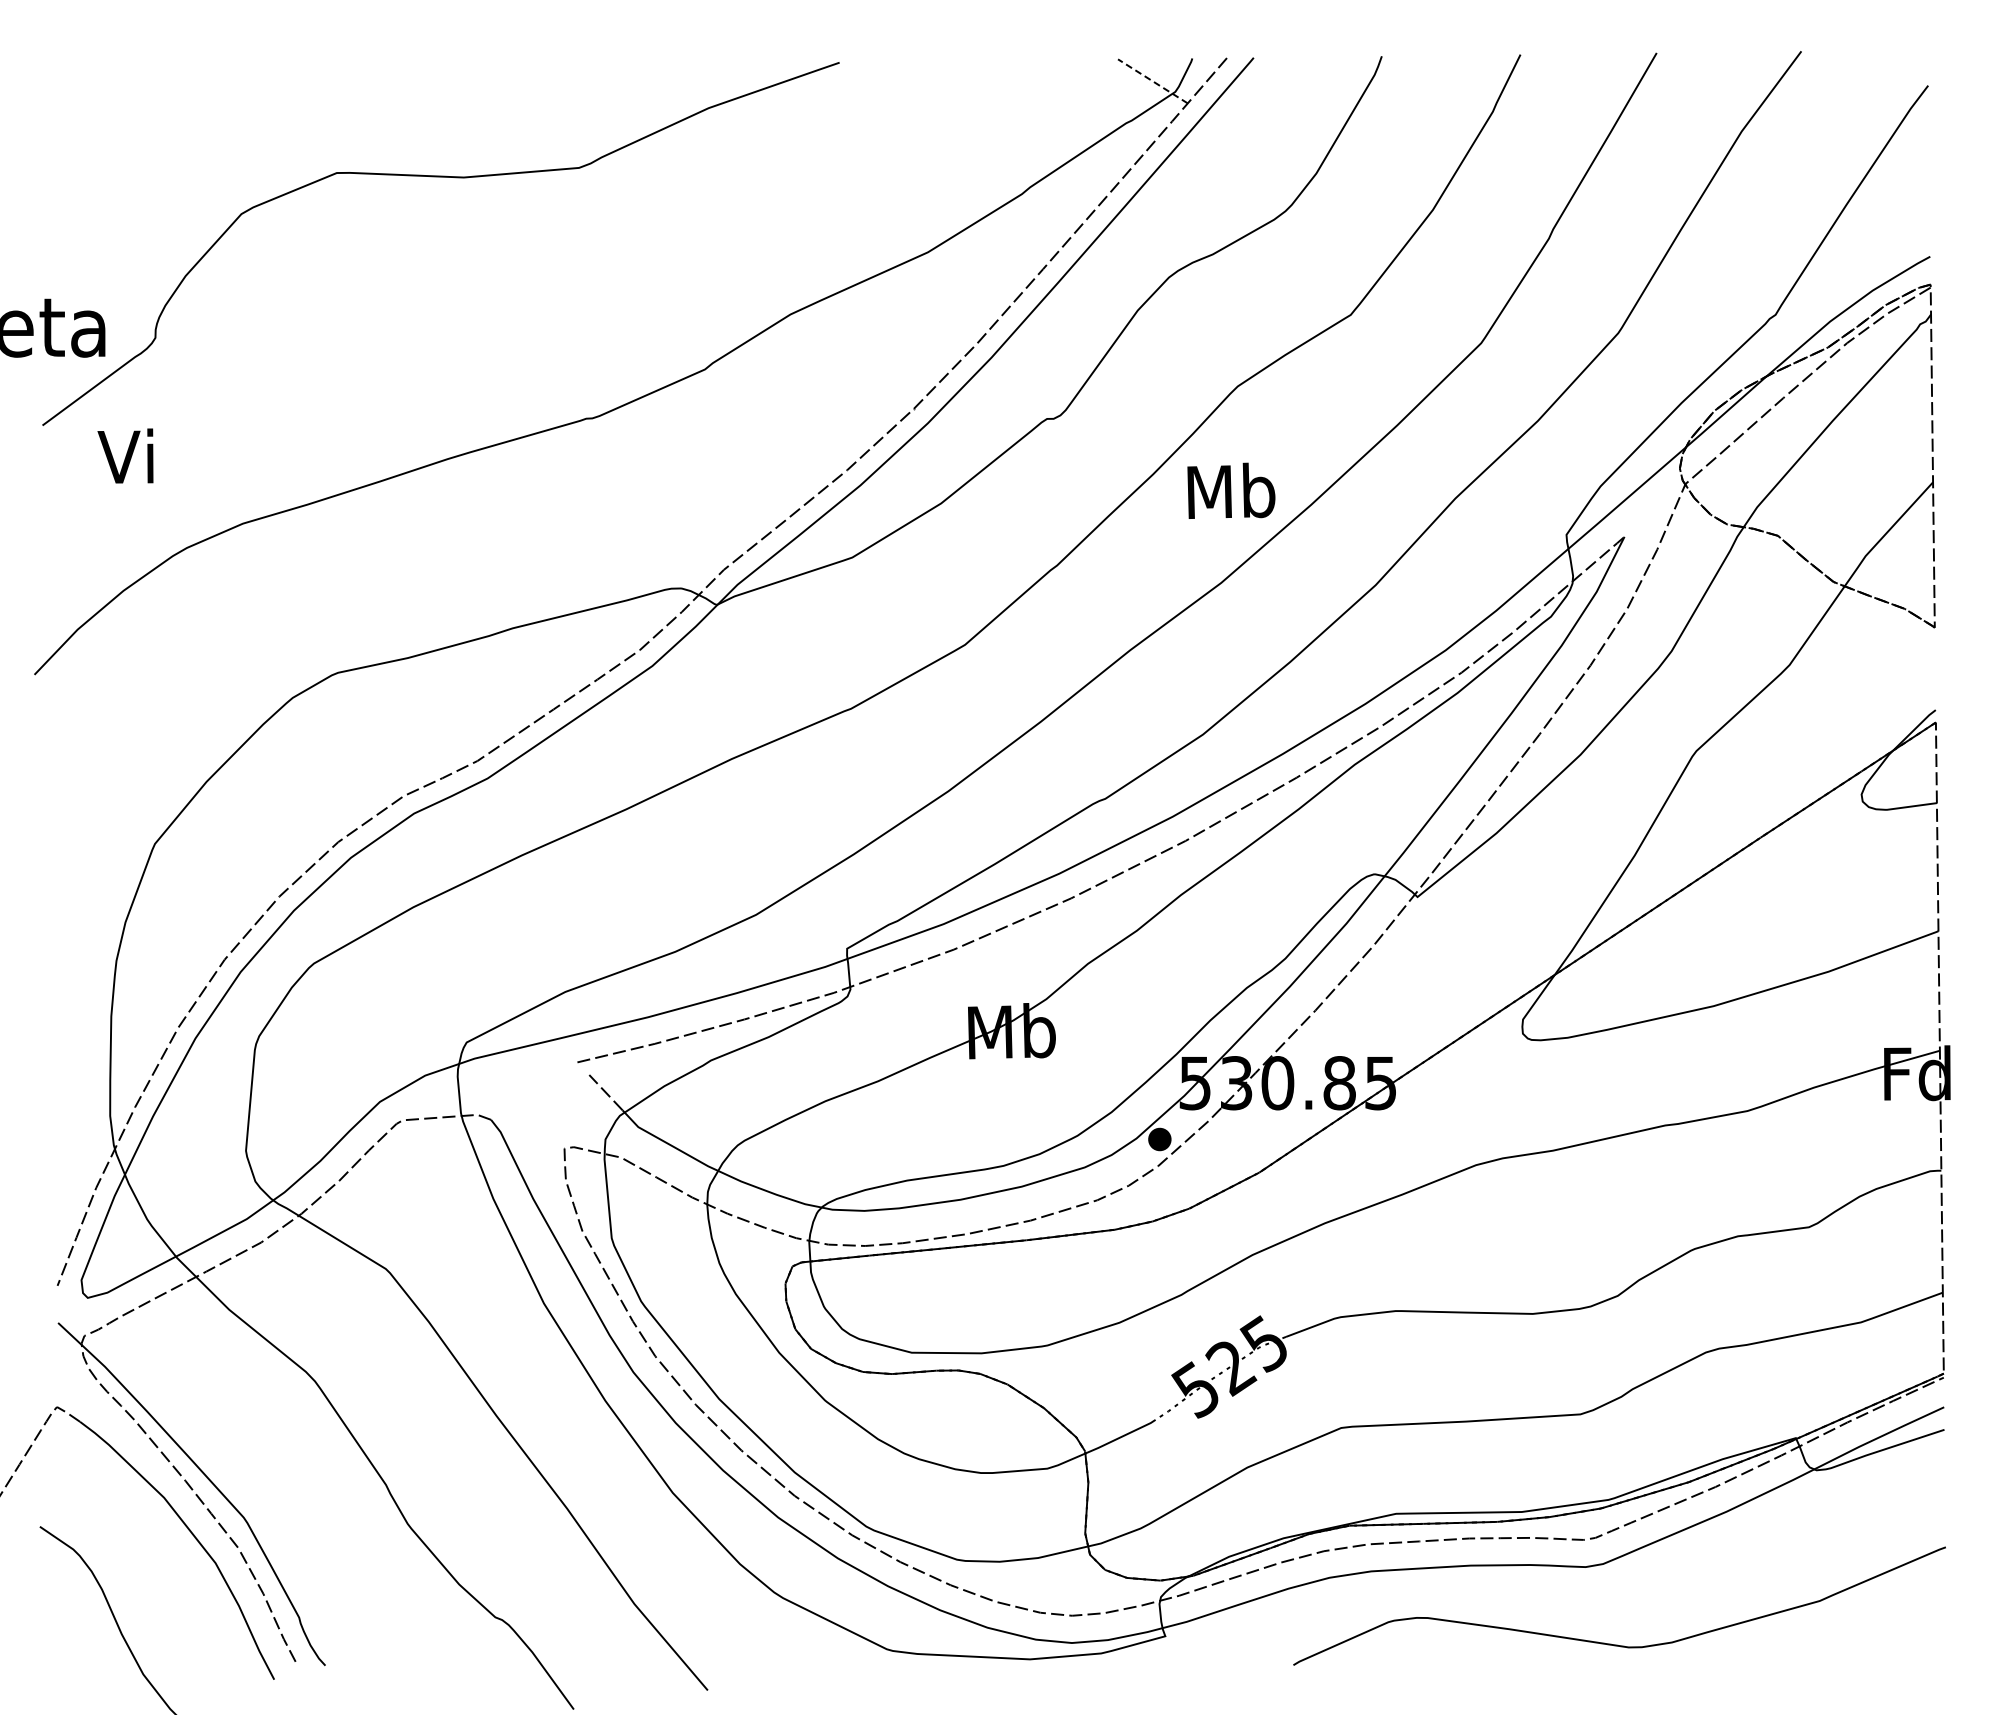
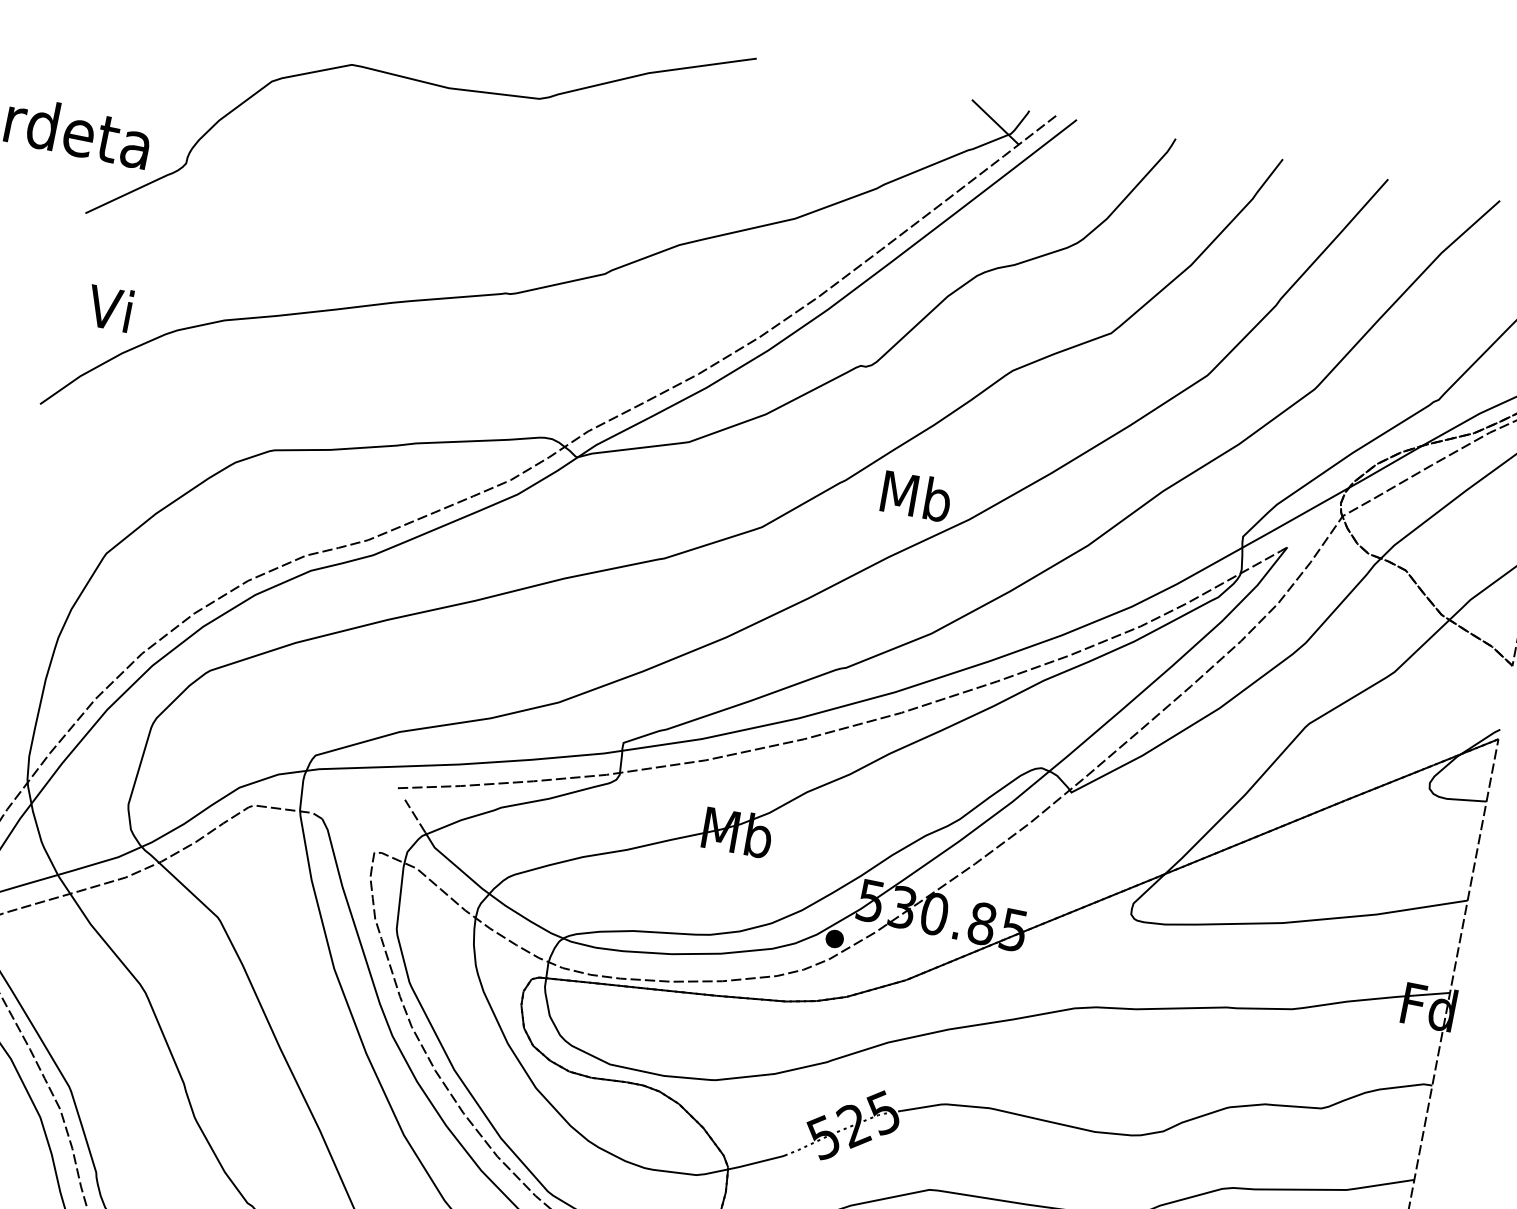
line: (1152, 81) -> (995, 122), dashed -> solid
text: (125, 455) -> (109, 307), moved
text: (1231, 490) -> (916, 495), moved

